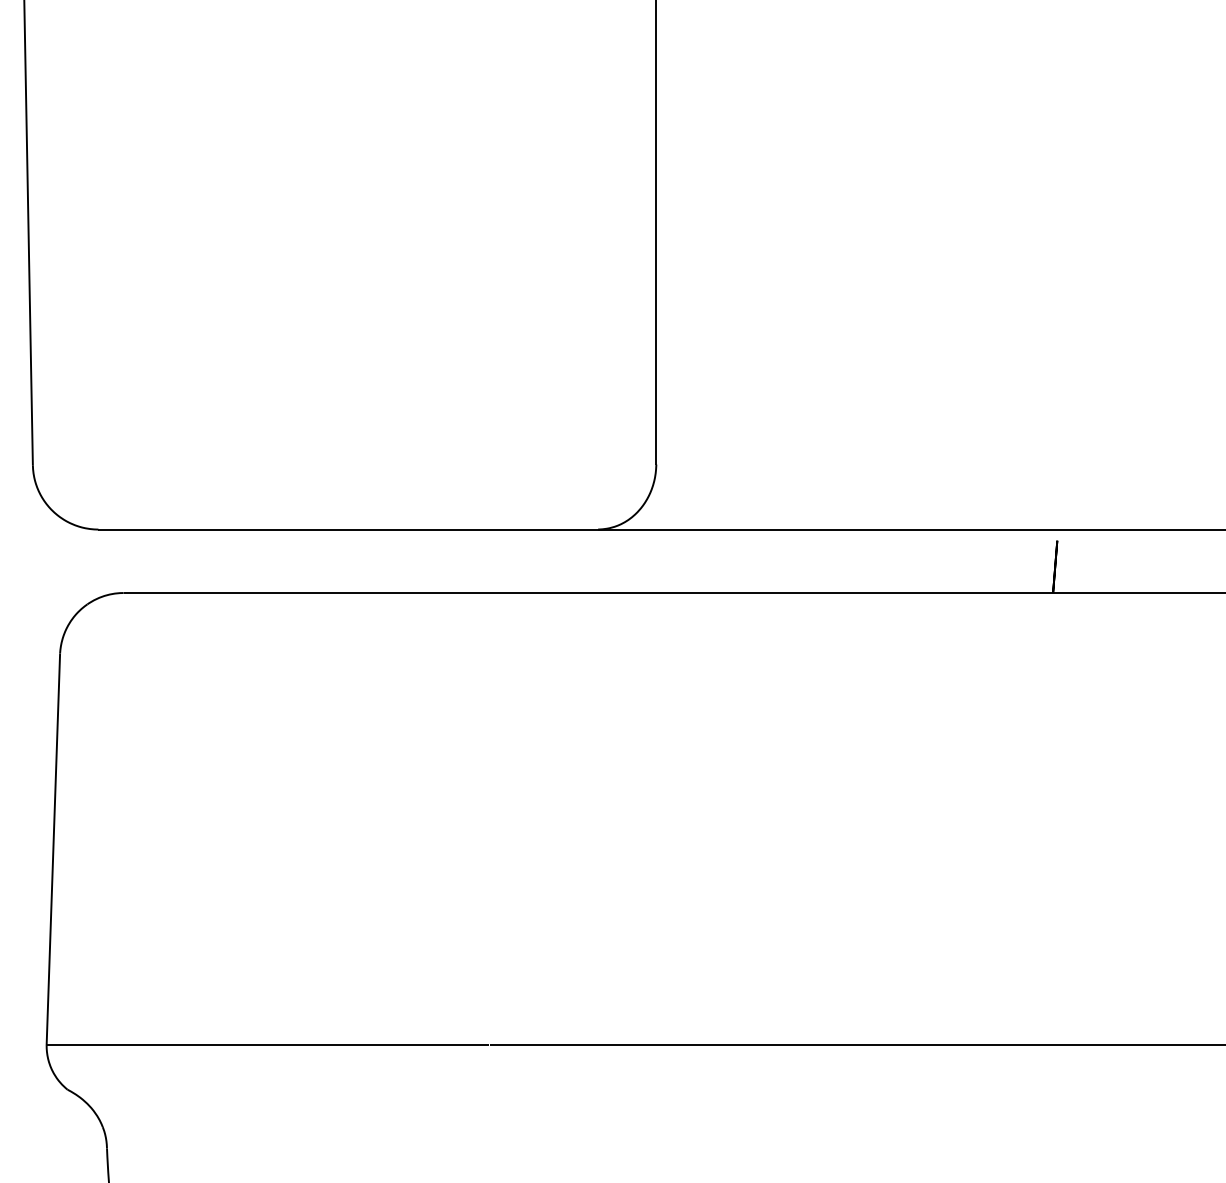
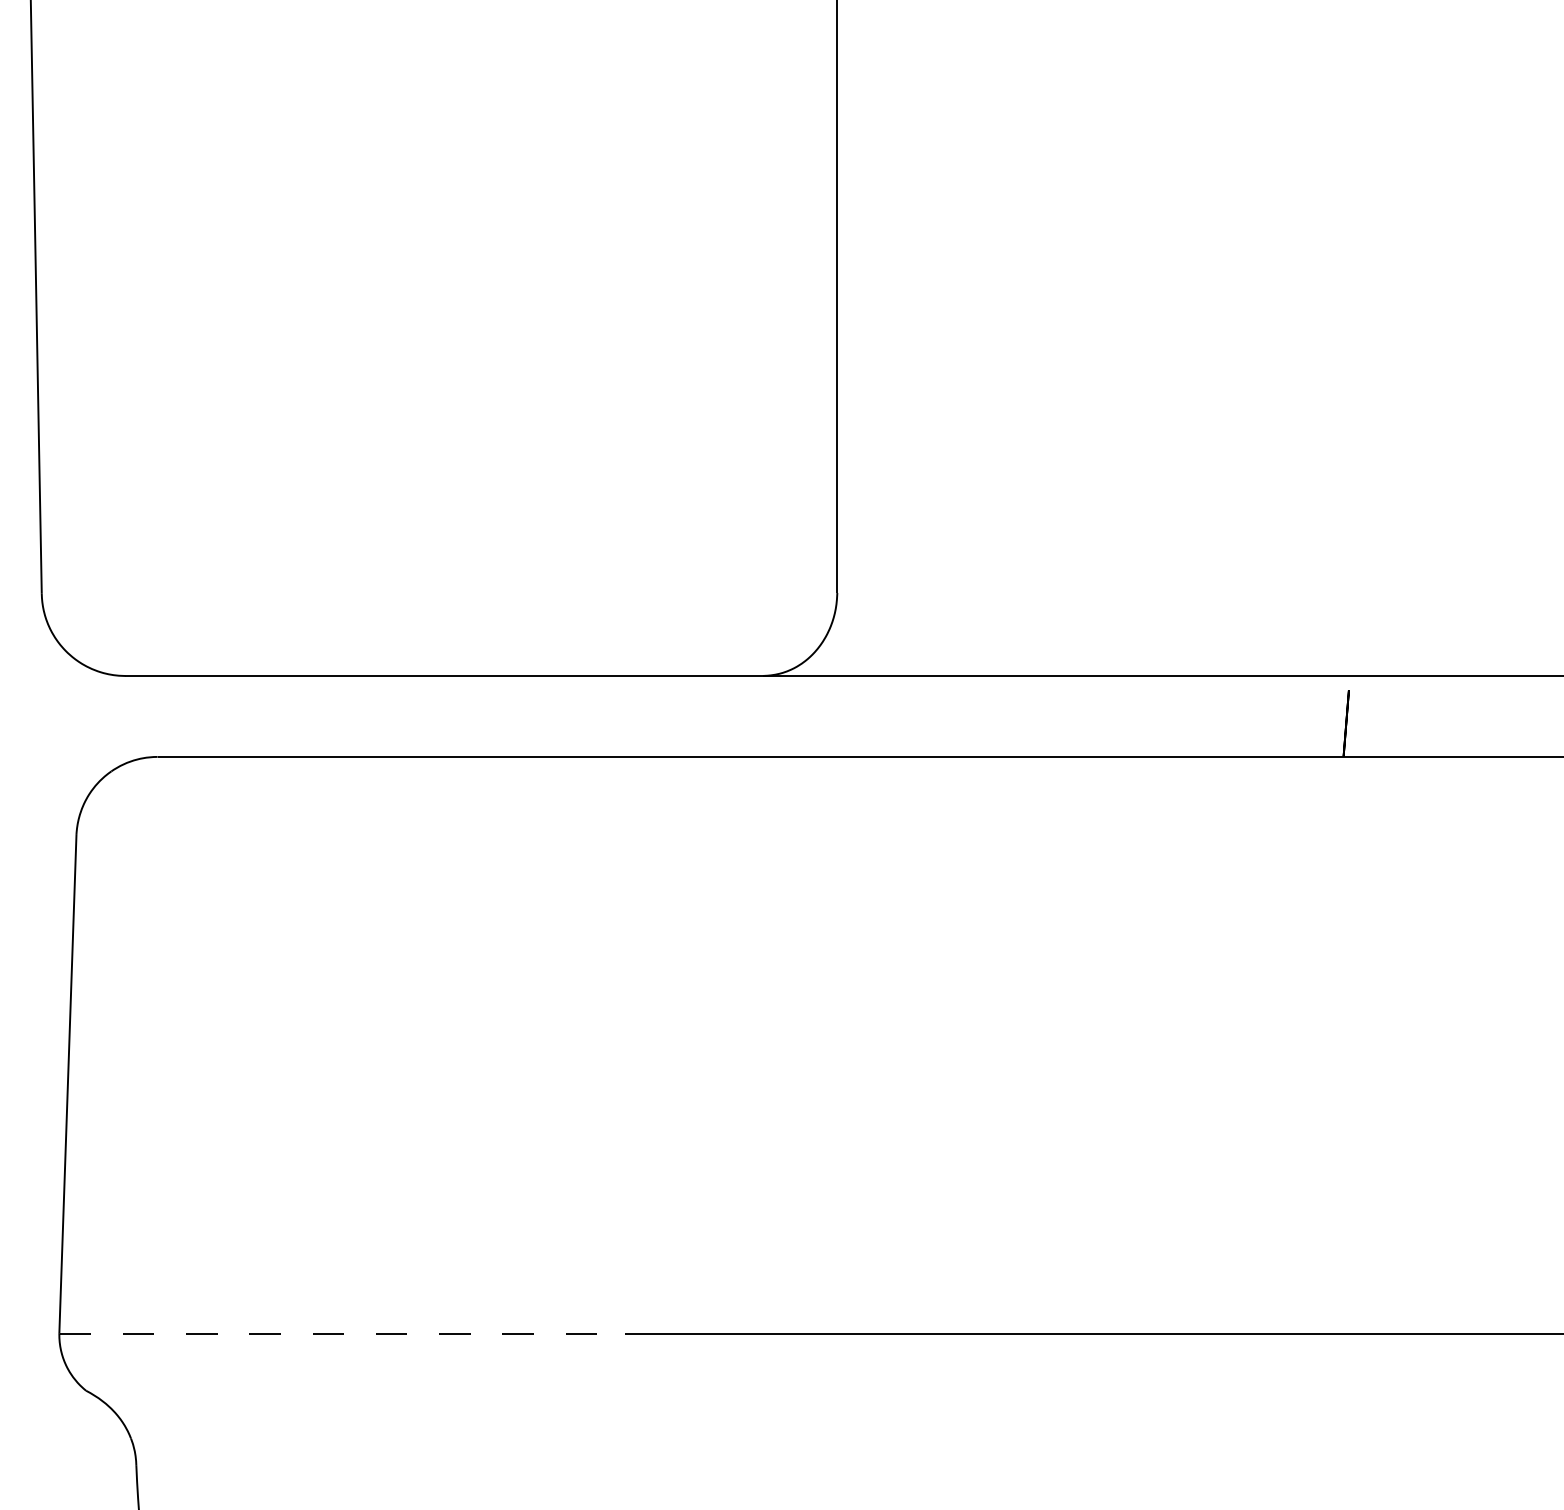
line: (268, 1044) -> (342, 1333), solid -> dashed

